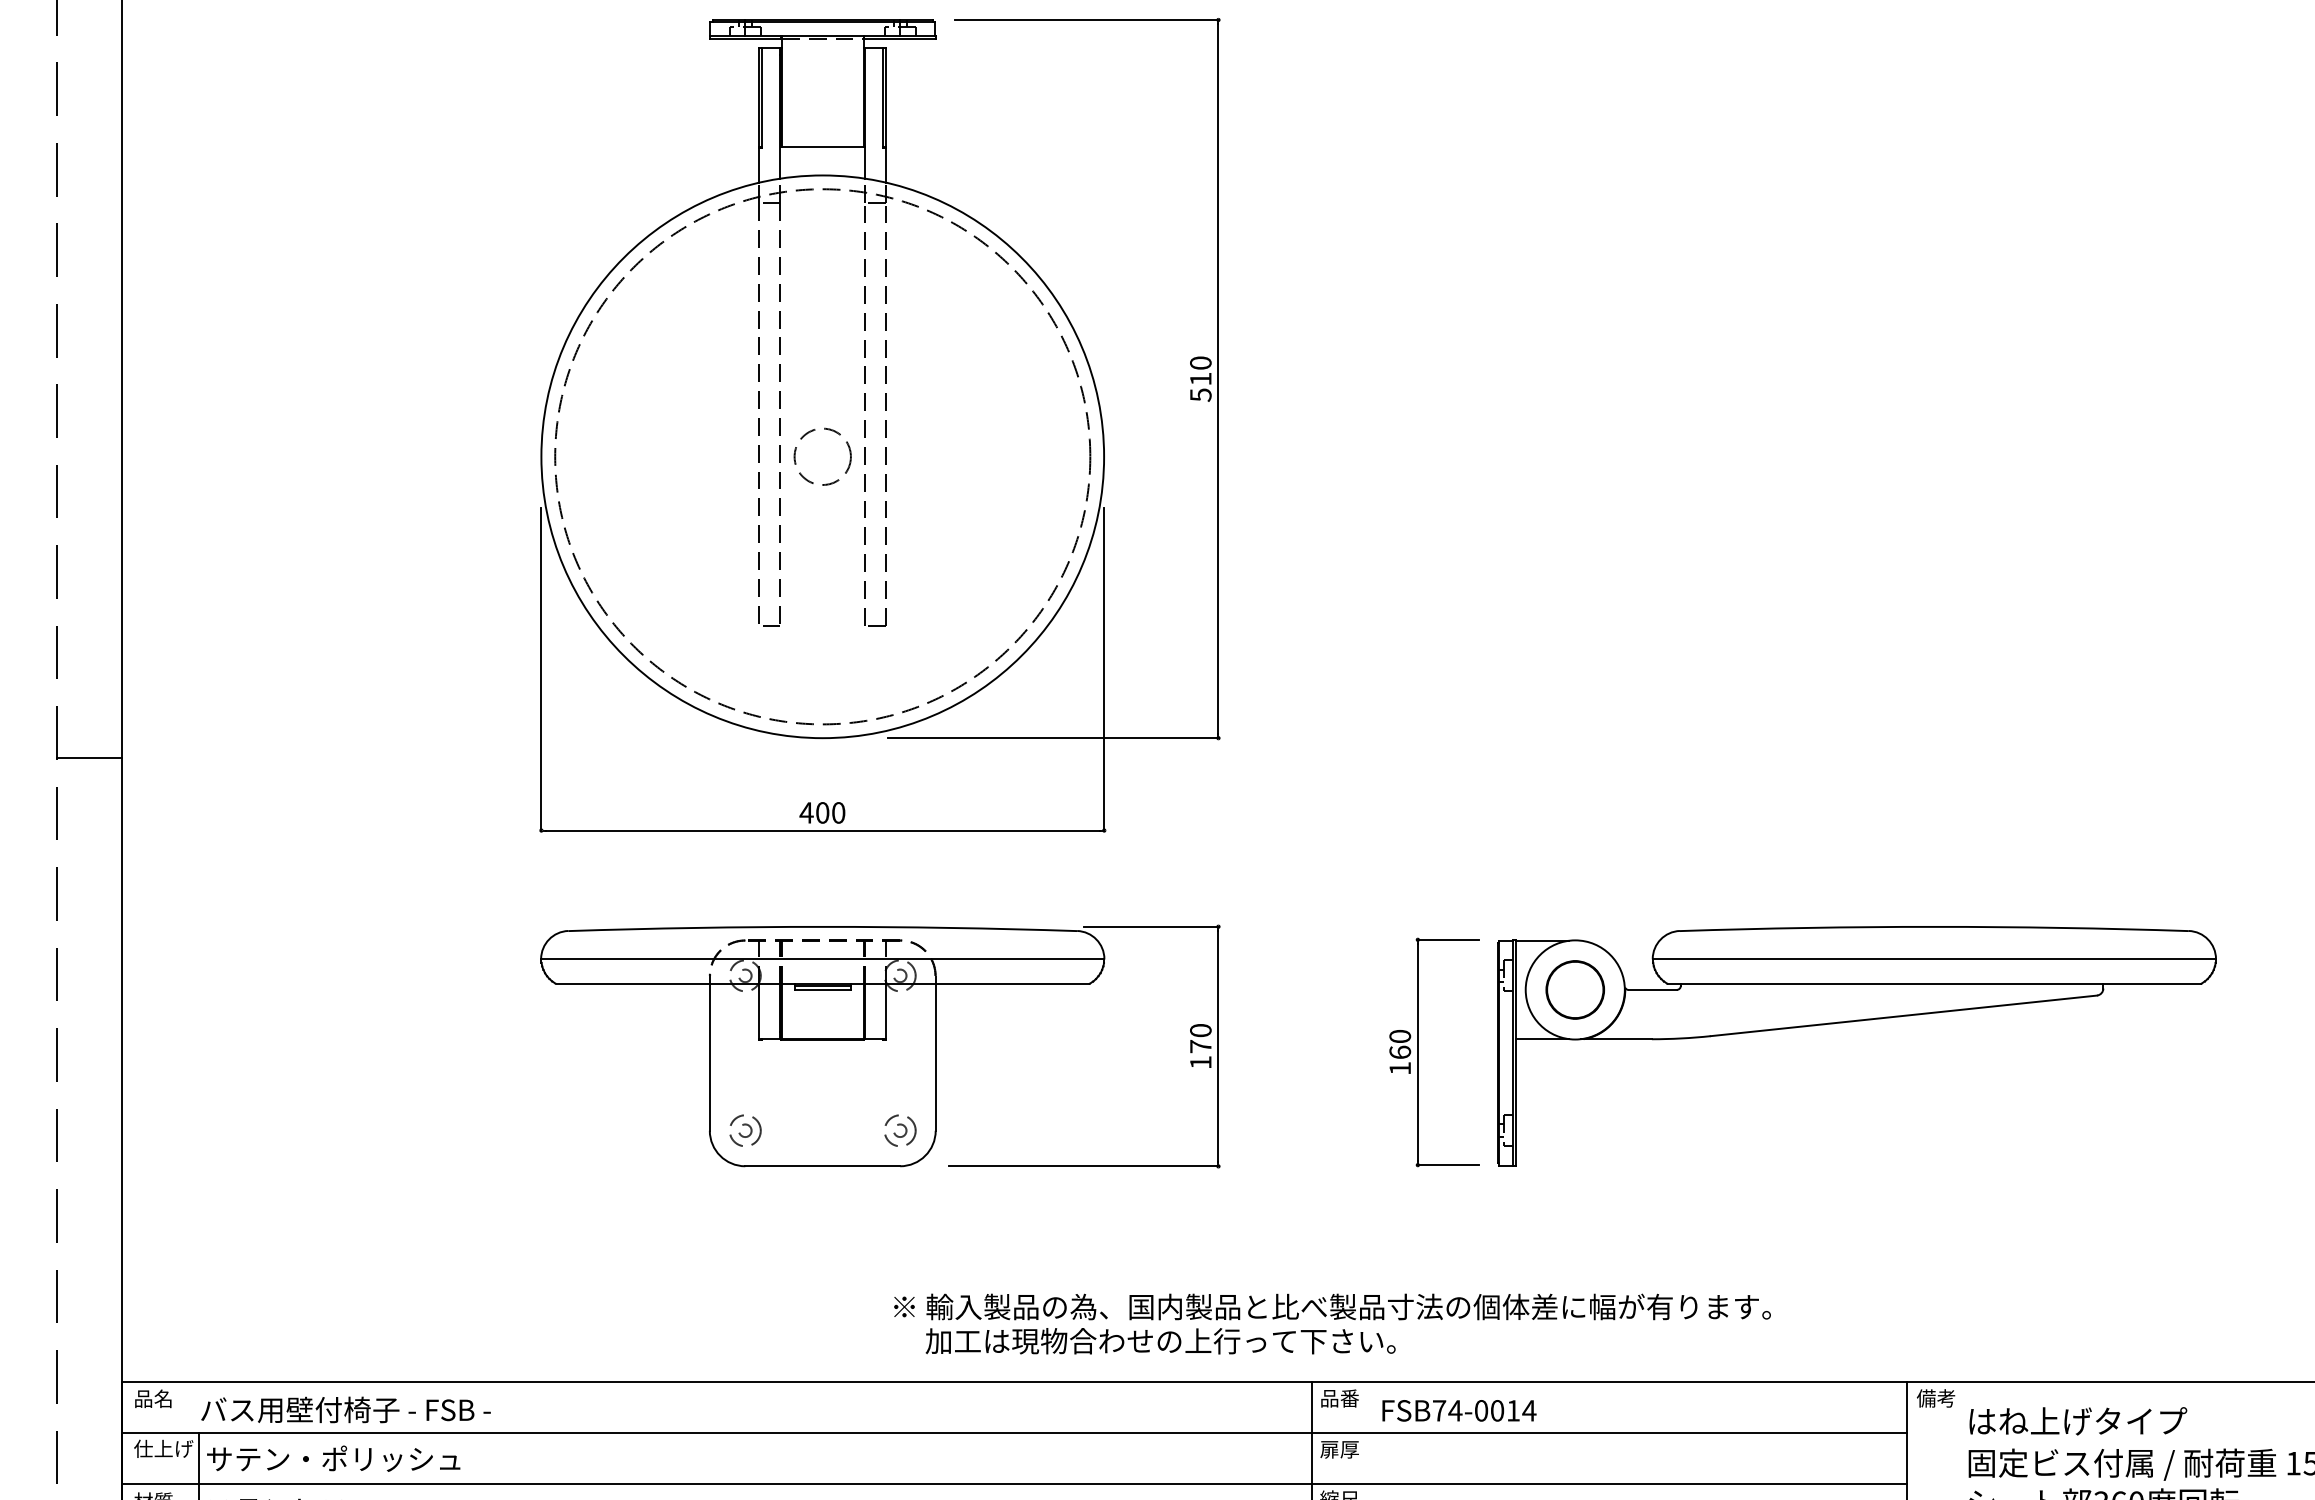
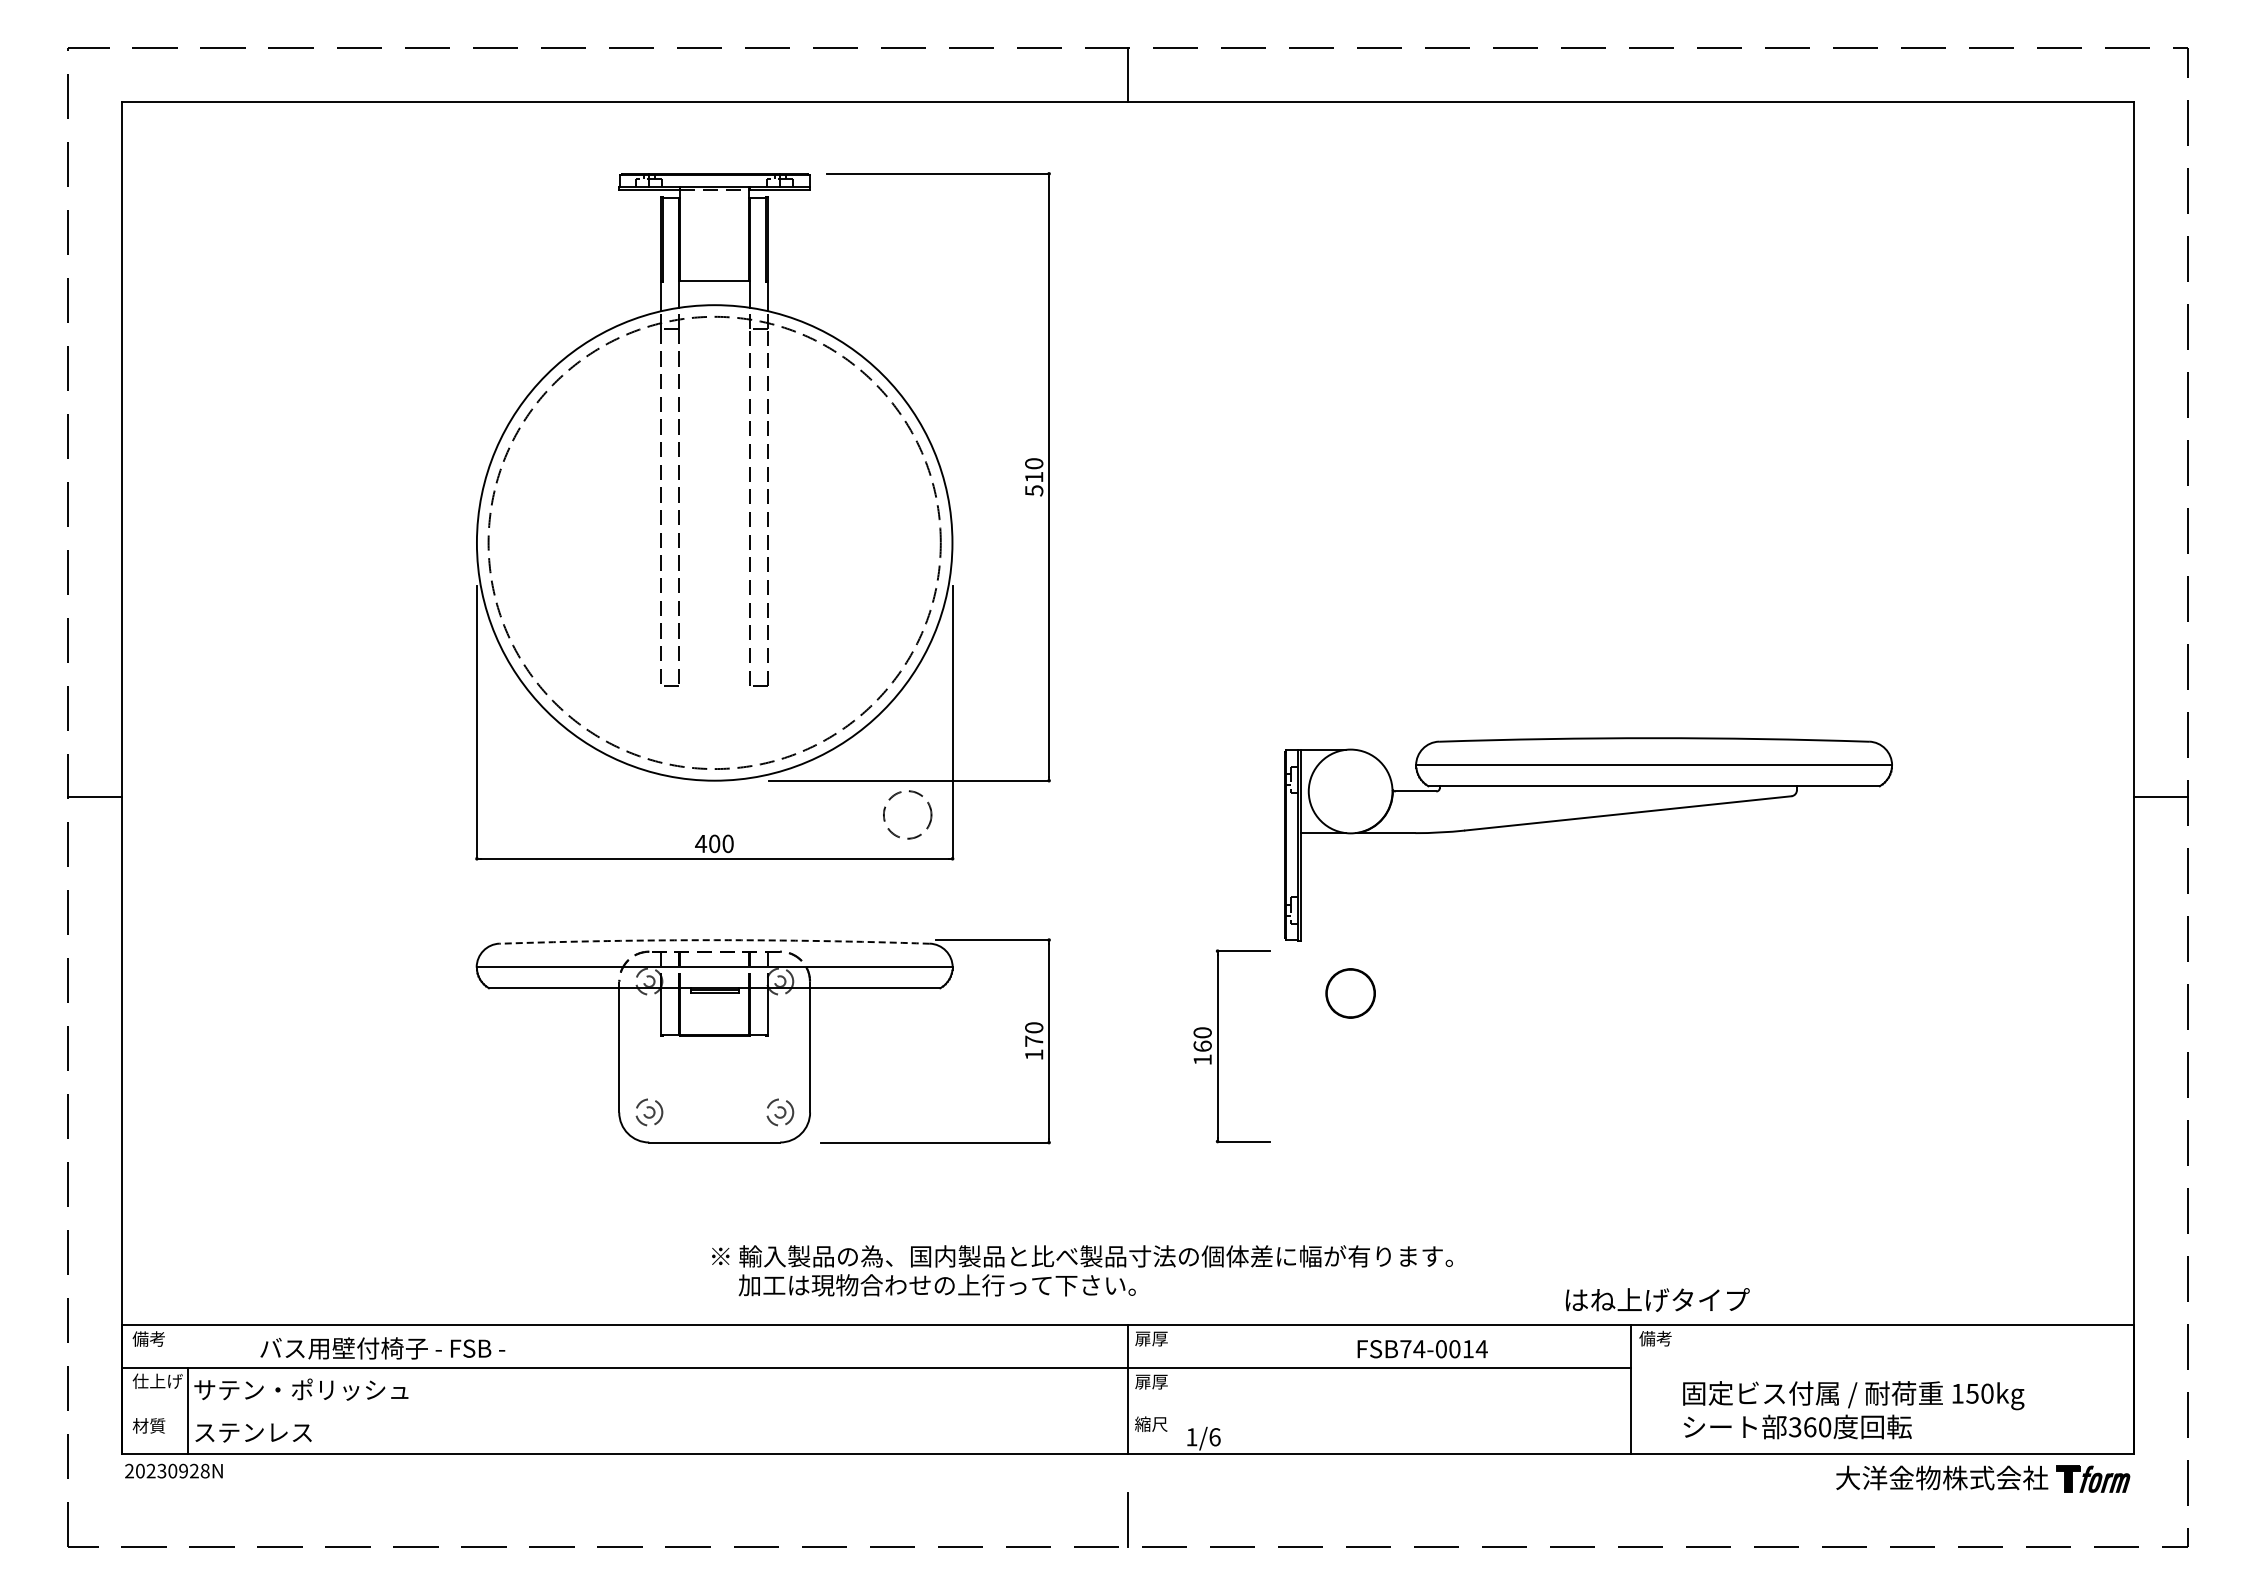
circle: (822, 456) -> (907, 814), moved
arc: (822, 927) -> (714, 940), solid -> dashed
part: (1849, 1023) -> (1582, 819), moved
text: (1332, 1323) -> (1082, 1270), moved
text: (152, 1398) -> (148, 1338), 品名 -> 備考
text: (1339, 1398) -> (1151, 1338), 品番 -> 扉厚
text: (345, 1410) -> (382, 1348), moved
text: (1459, 1411) -> (1422, 1349), moved
text: (2078, 1420) -> (1657, 1299), moved
line: (1014, 1483) -> (876, 1410), removed

